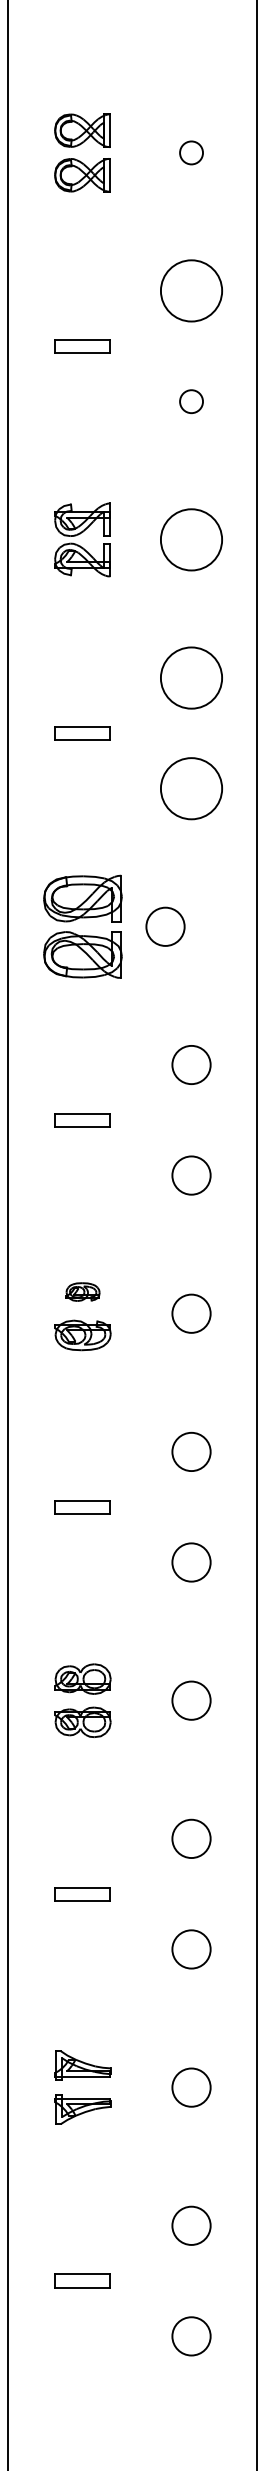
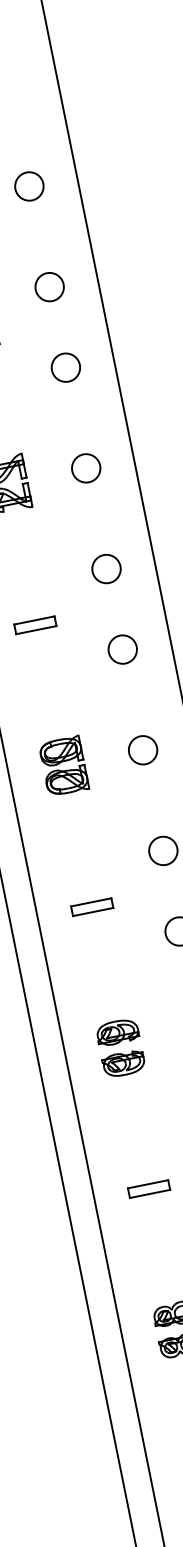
circle: (191, 152) -> (29, 186), size x1.67
circle: (191, 291) -> (49, 287), size x0.62
circle: (191, 401) -> (65, 367), size x1.67
circle: (191, 539) -> (86, 468), size x0.62
circle: (191, 677) -> (106, 568), size x0.62
circle: (191, 788) -> (122, 649), size x0.62
part: (82, 926) -> (63, 766), size x0.71
circle: (165, 926) -> (143, 750), moved
part: (82, 1291) -> (117, 1031), size x1.67

